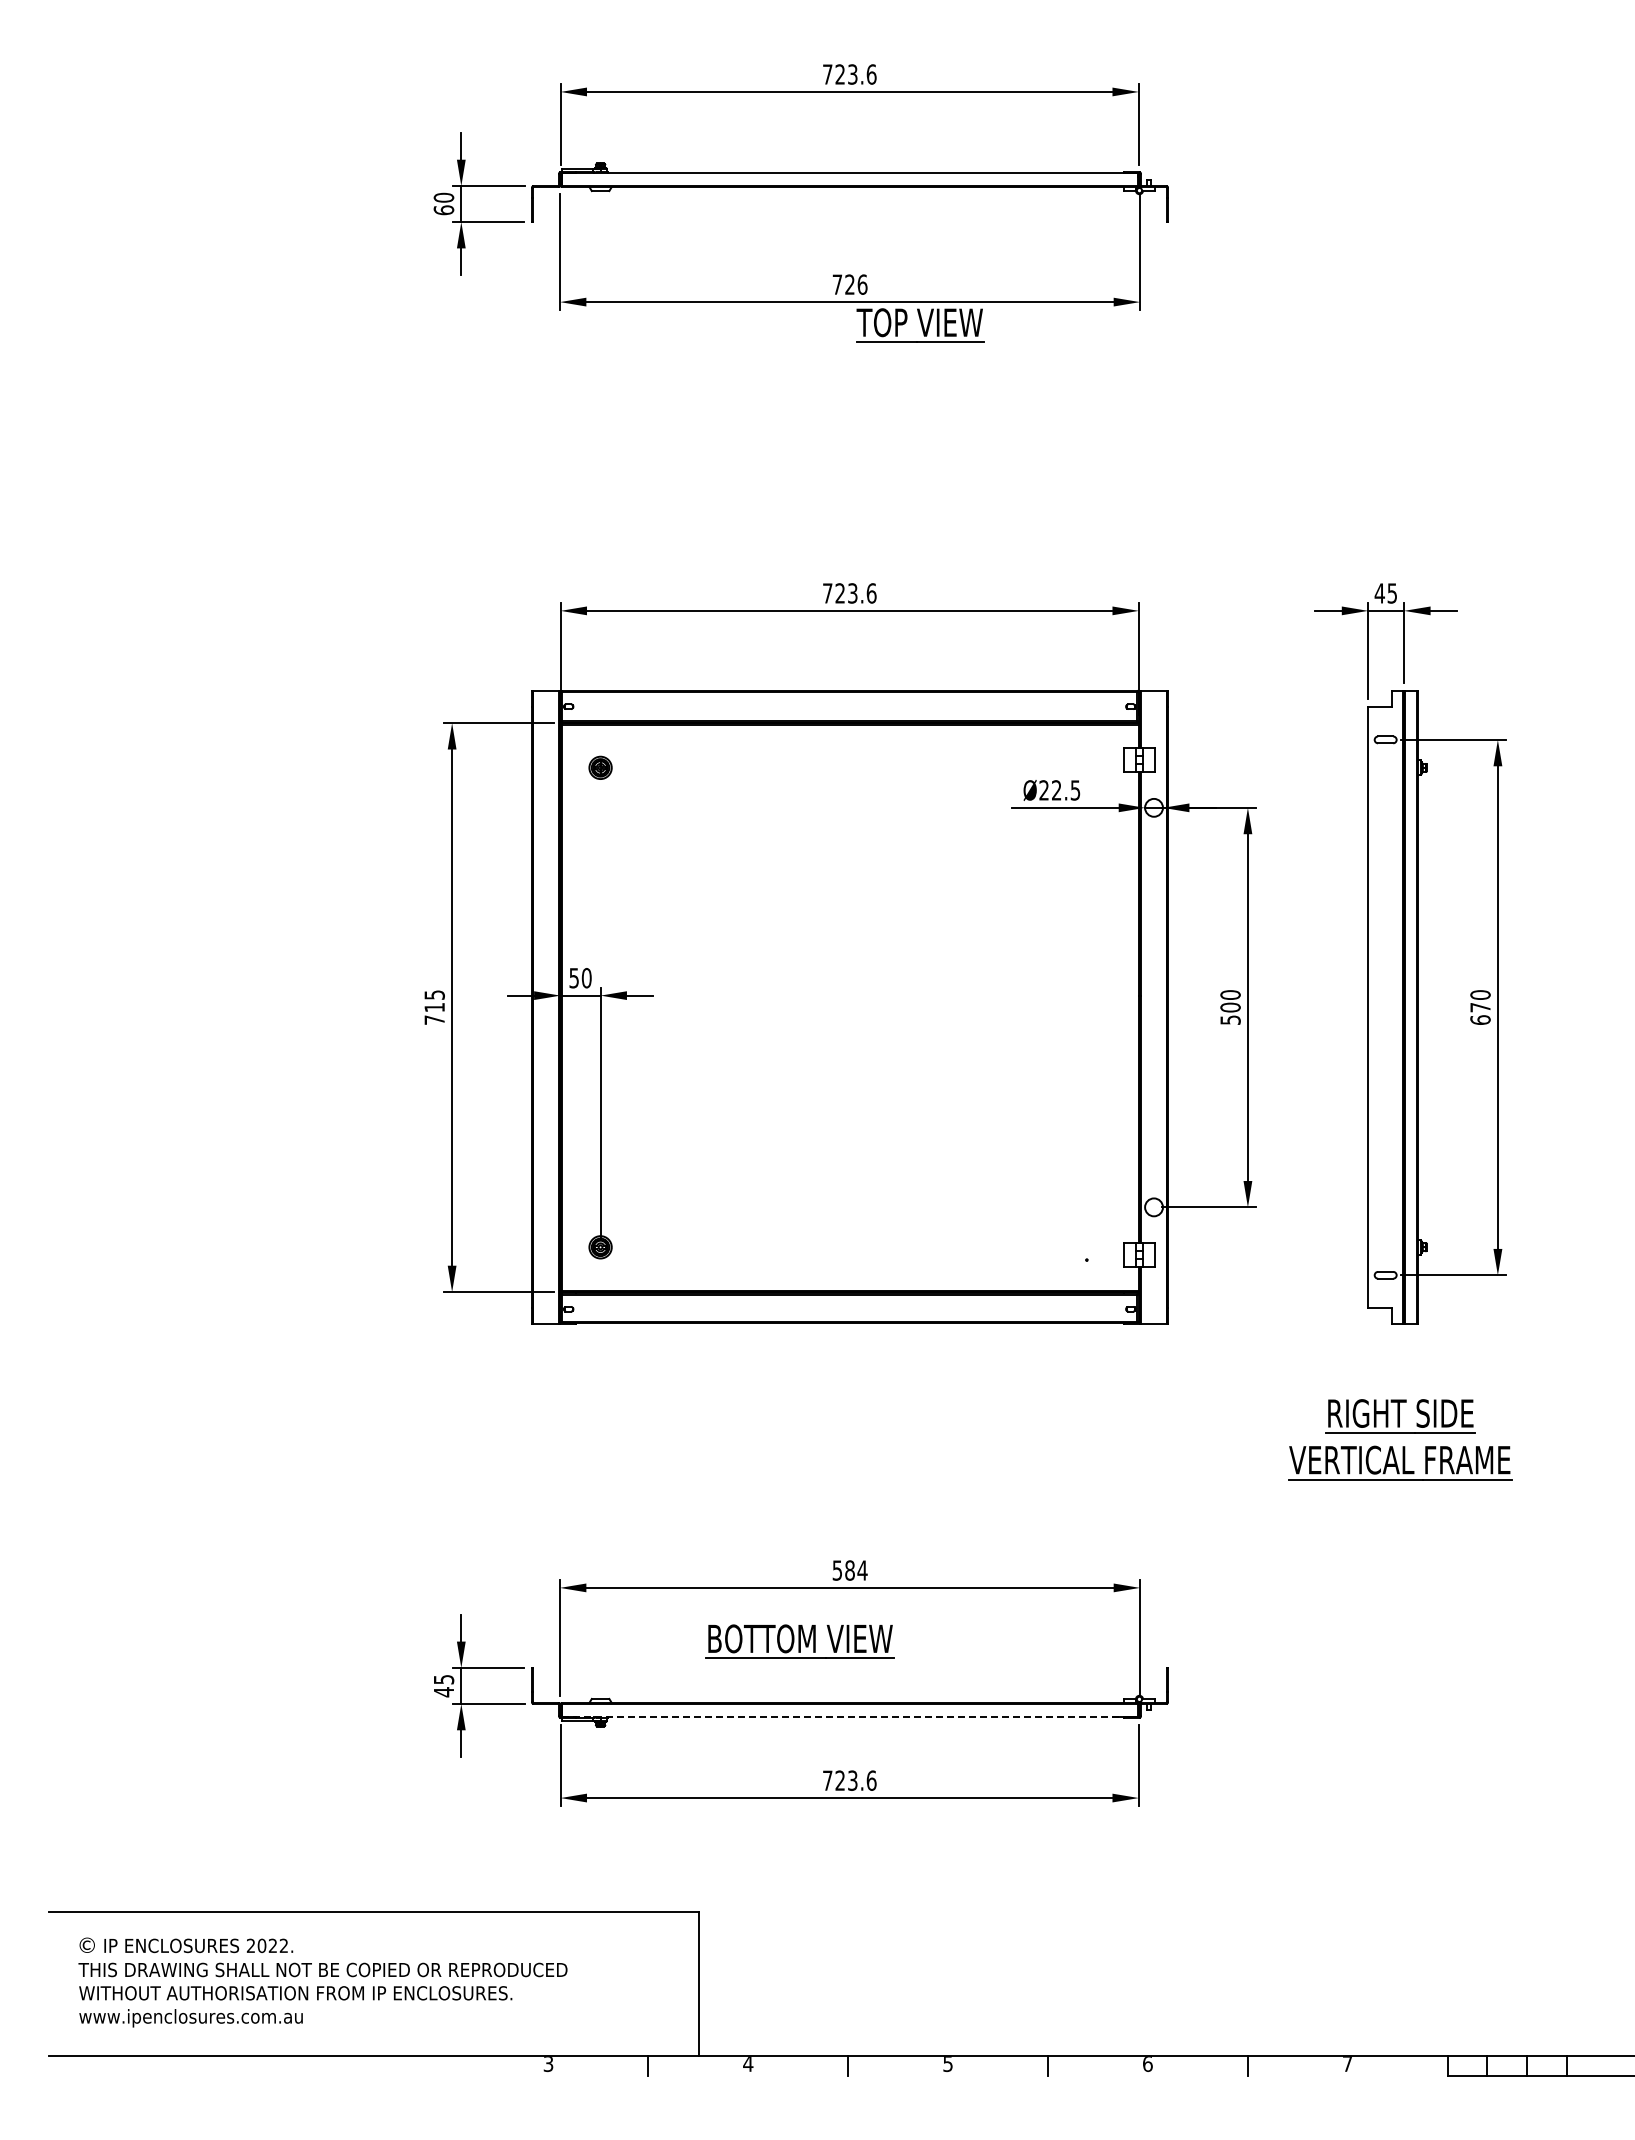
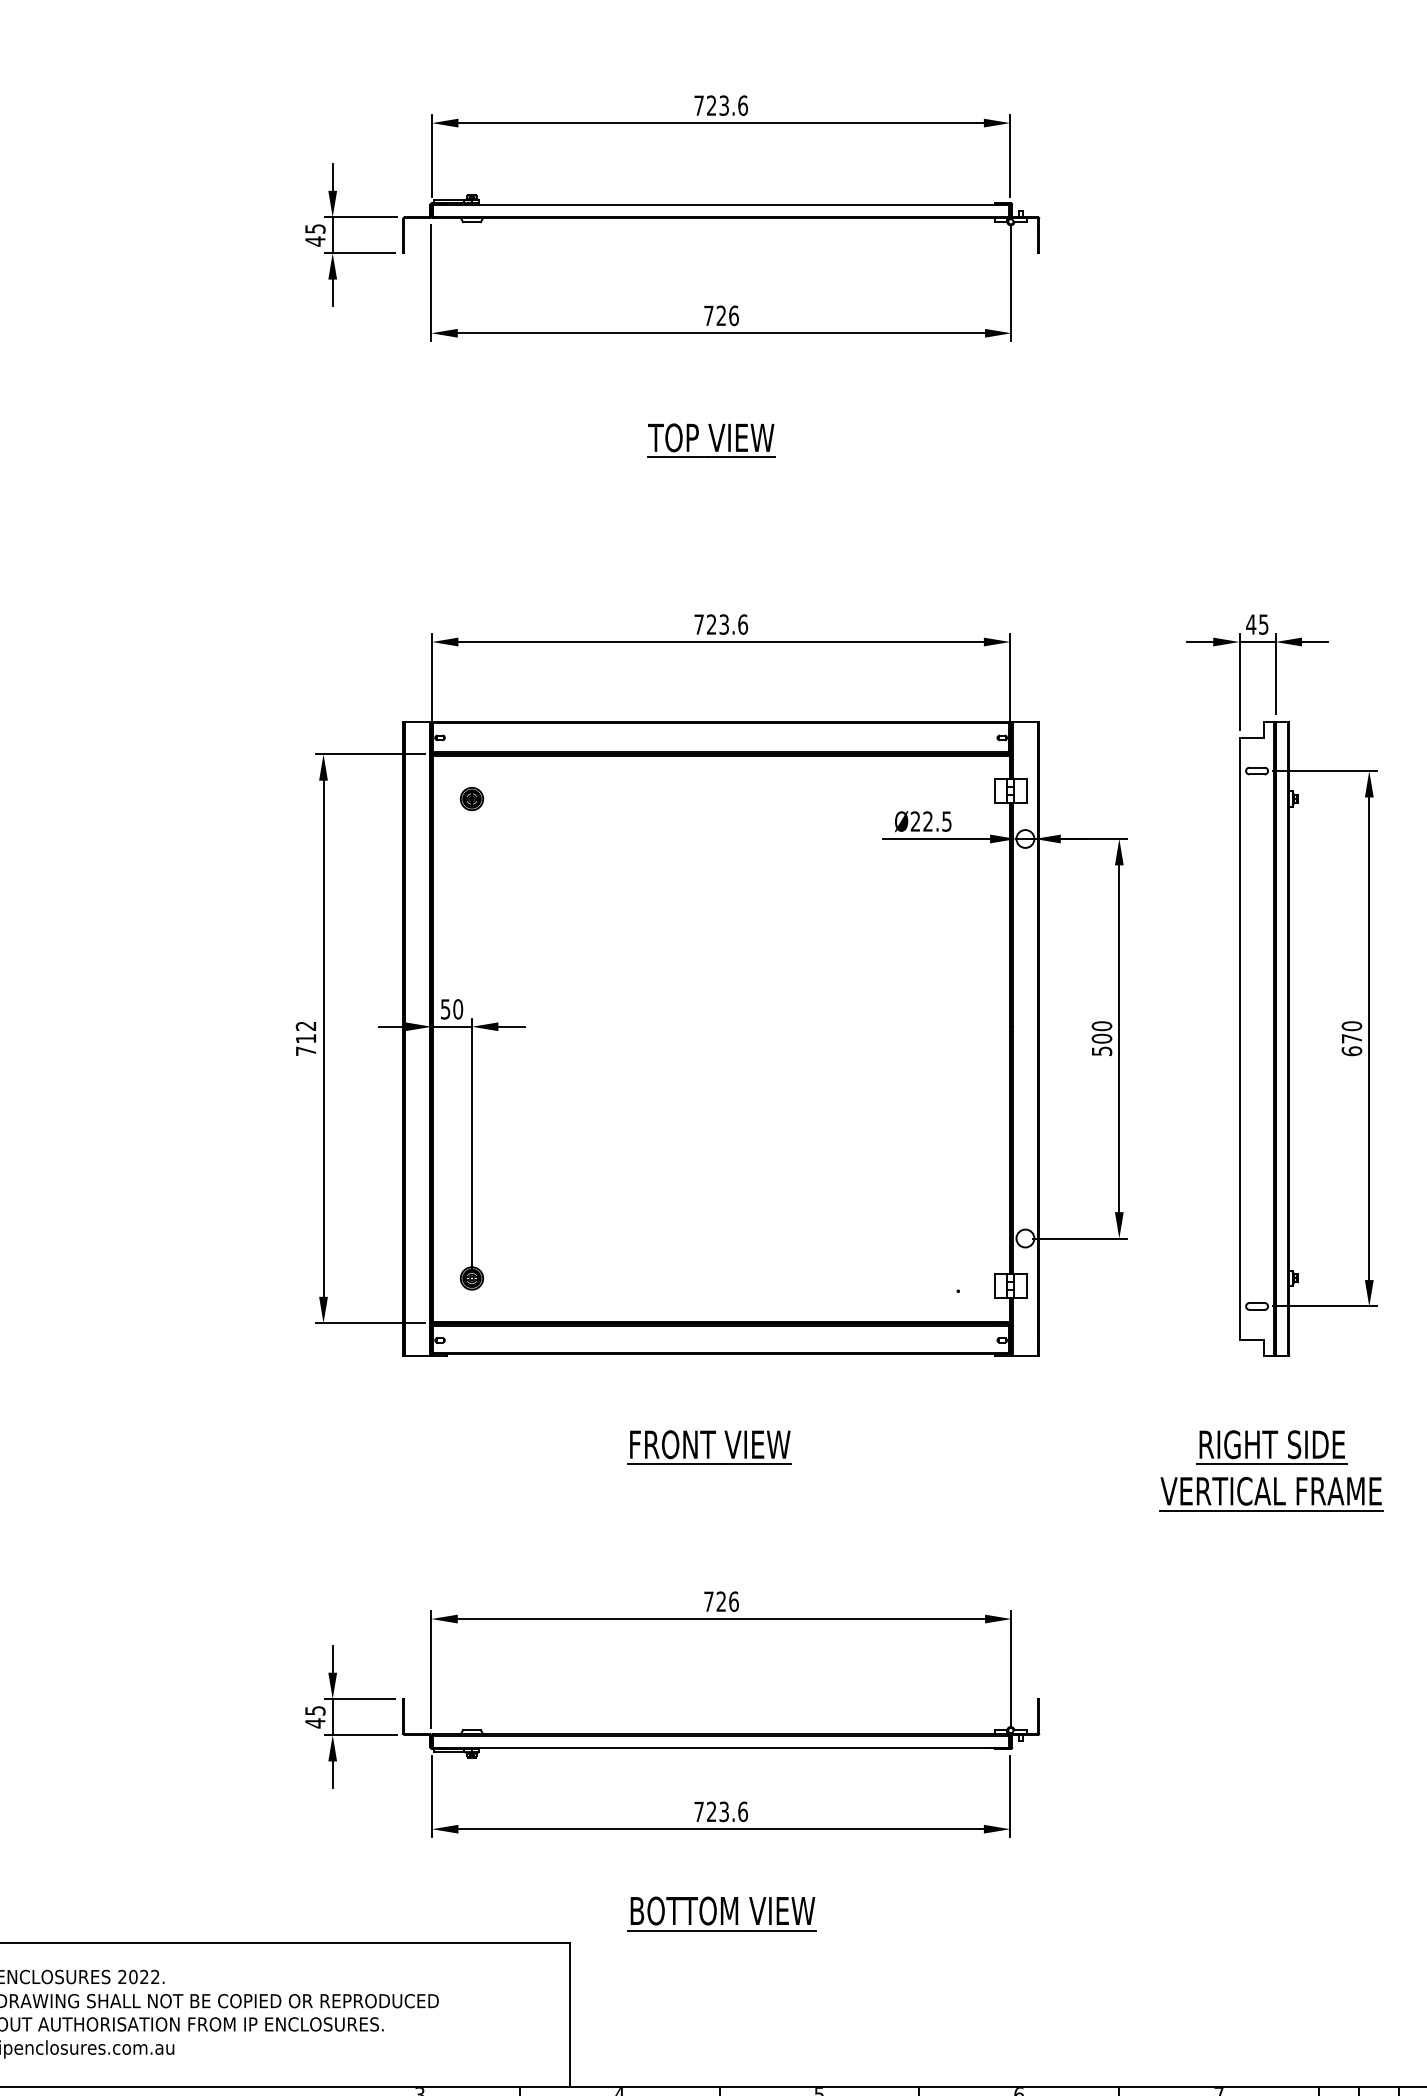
text: (443, 203) -> (314, 234), 60 -> 45
part: (920, 325) -> (711, 440), moved
text: (434, 994) -> (305, 1025), 715 -> 712
part: (837, 1416) -> (708, 1447), added
text: (849, 1570) -> (720, 1601), 584 -> 726
part: (799, 1641) -> (721, 1913), moved
line: (850, 1716) -> (721, 1747), dashed -> solid

